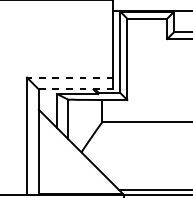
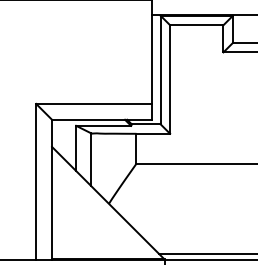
line: (69, 77) -> (93, 103), dashed -> solid
line: (75, 89) -> (101, 119), dashed -> solid

